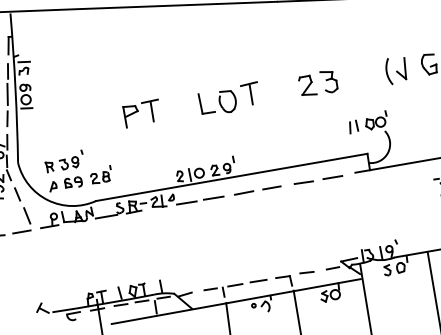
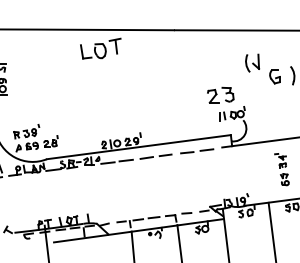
part: (396, 69) -> (252, 62), moved
part: (317, 82) -> (220, 94), moved
part: (227, 97) -> (100, 48), moved
part: (140, 113) -> (79, 101), removed

